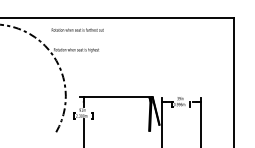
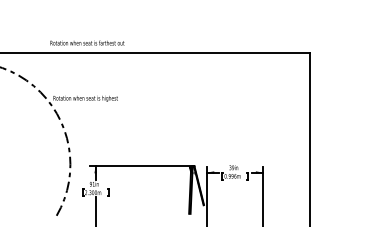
text: (77, 29) -> (87, 42), moved

